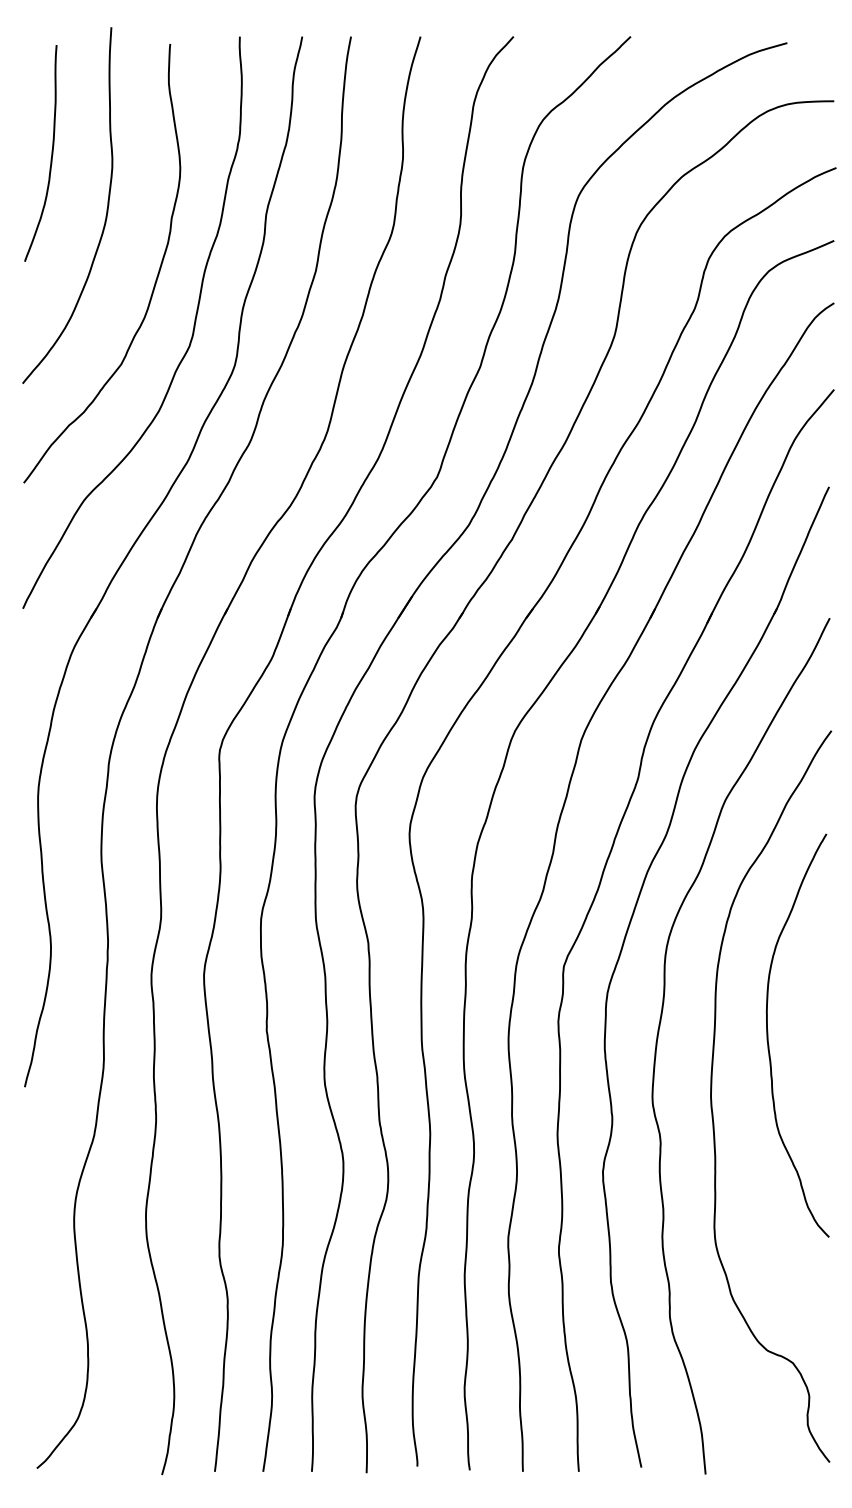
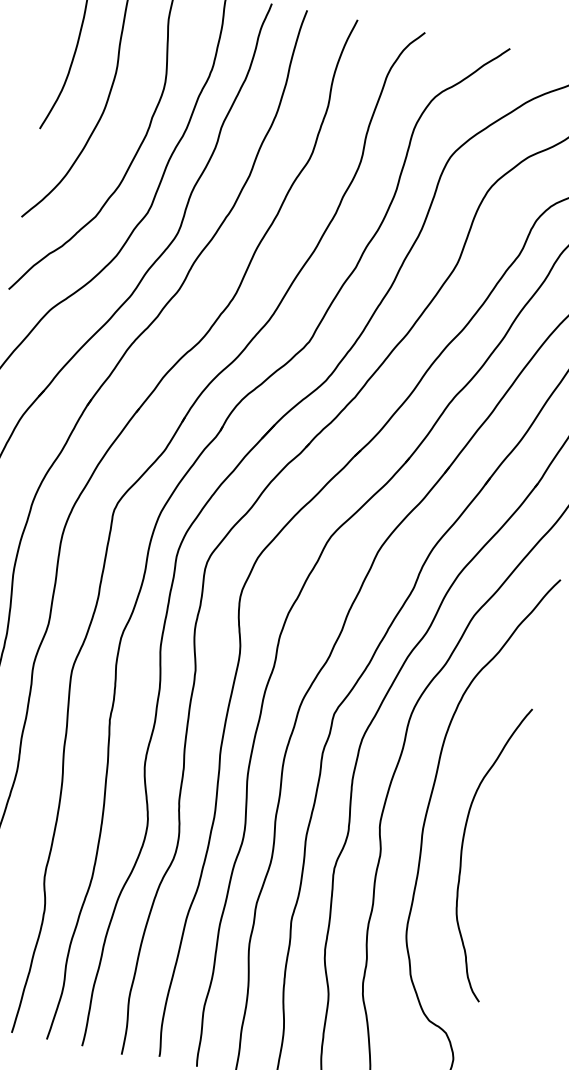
curve: (768, 1035) -> (462, 847), moved

